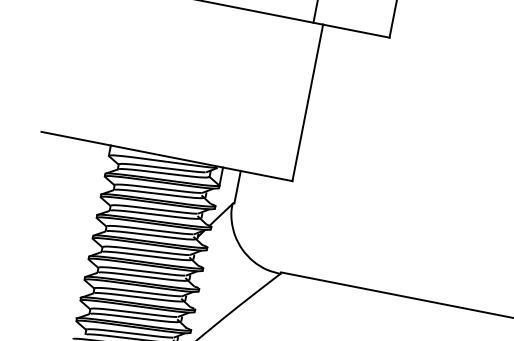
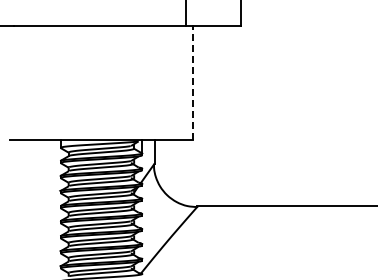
line: (307, 101) -> (192, 82), solid -> dashed

